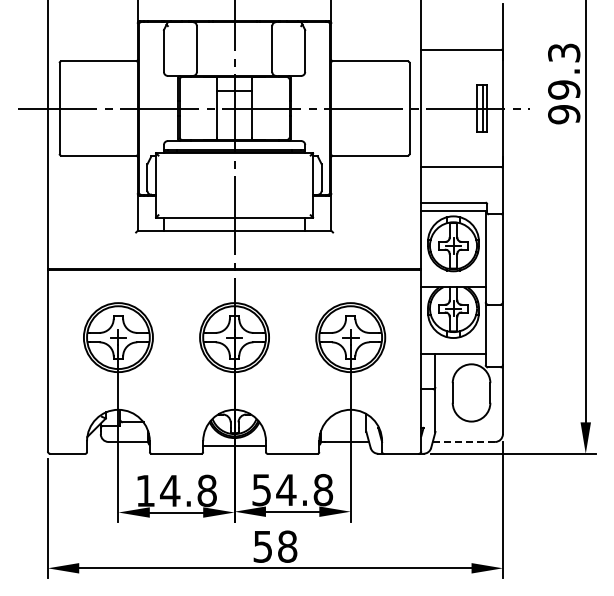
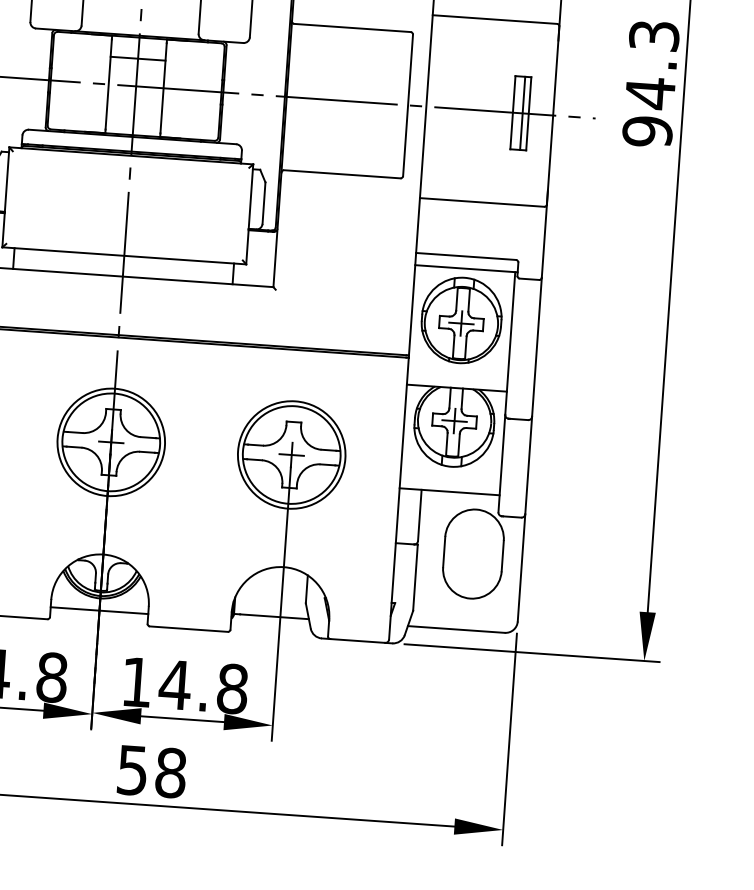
text: (564, 89) -> (650, 92), 99.3 -> 94.3
line: (463, 442) -> (455, 630), dashed -> solid
text: (261, 490) -> (136, 682), 54.8 -> 14.8

